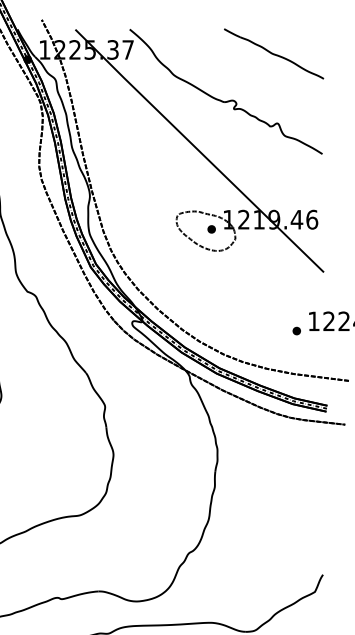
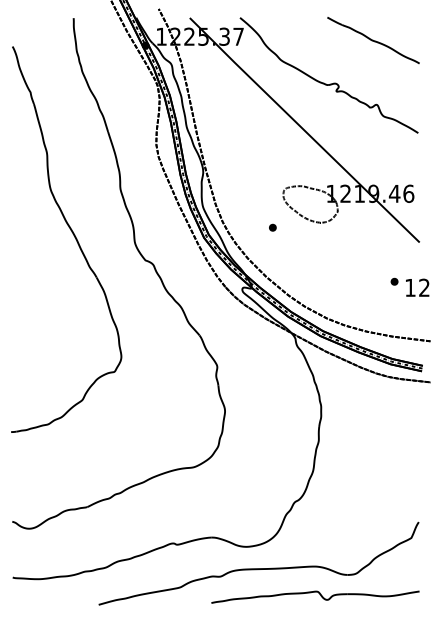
part: (211, 229) -> (272, 227), moved
part: (296, 330) -> (394, 281), moved

